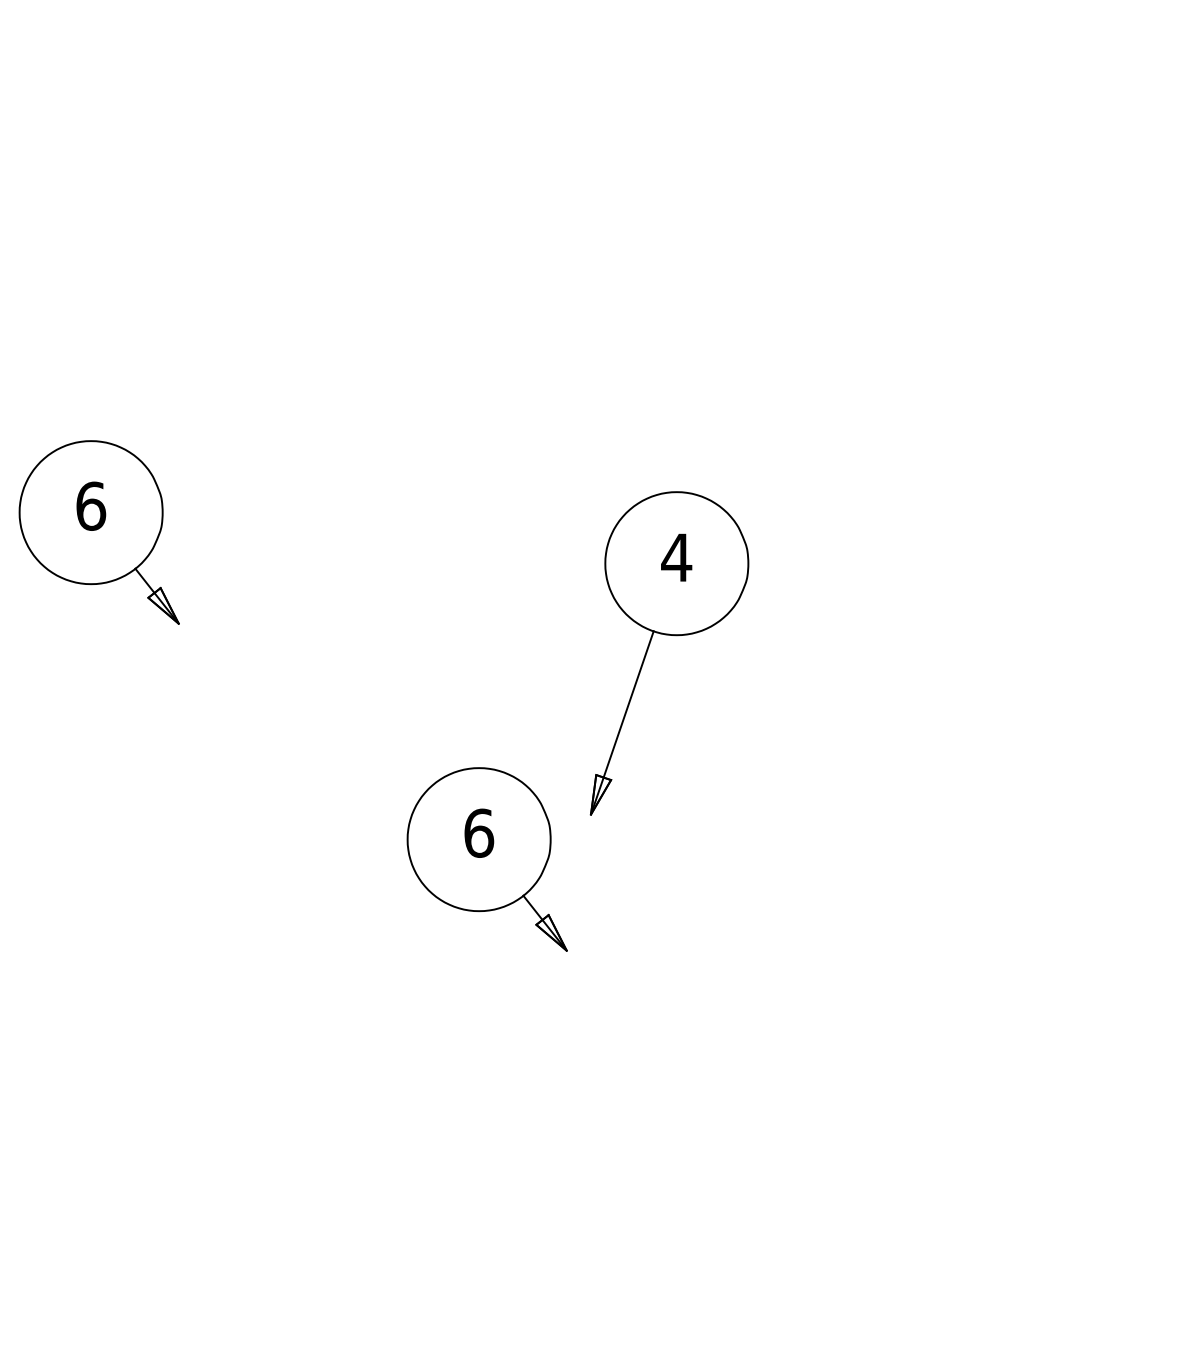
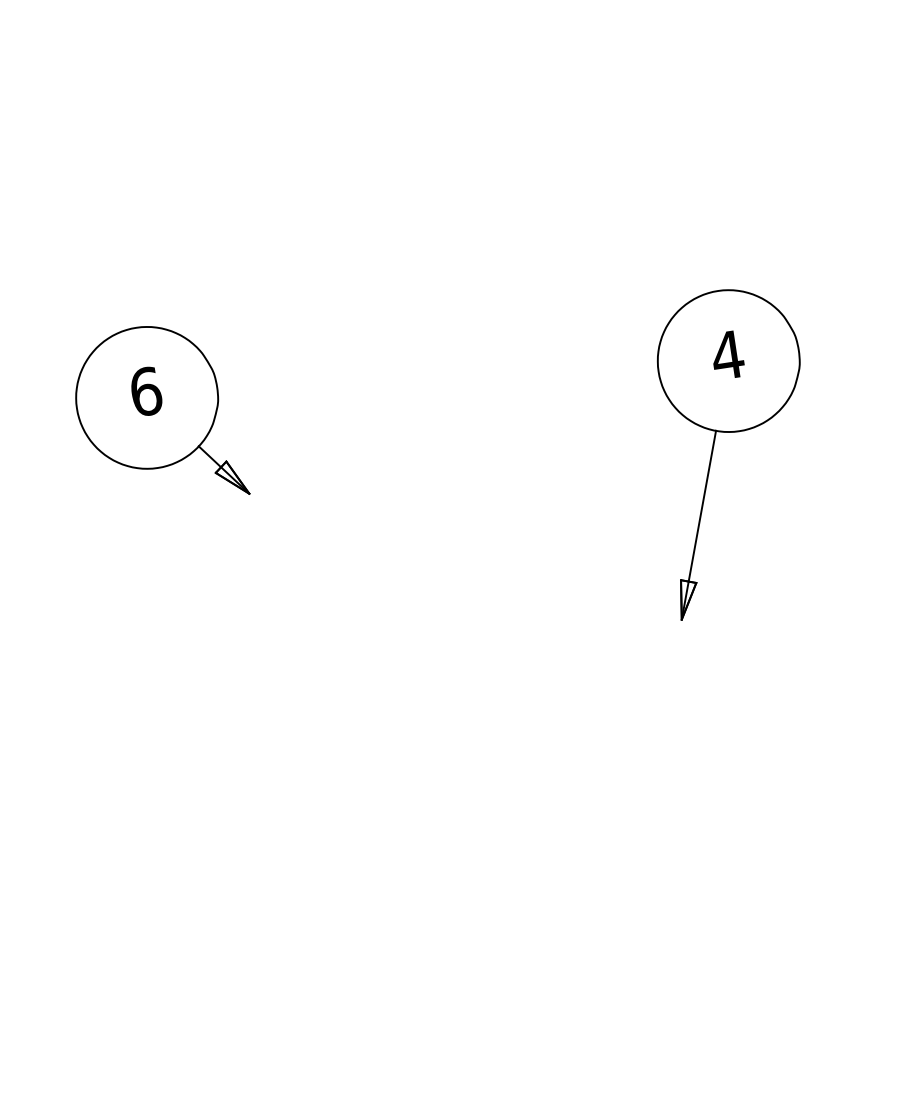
part: (486, 859) -> (586, 679), removed

